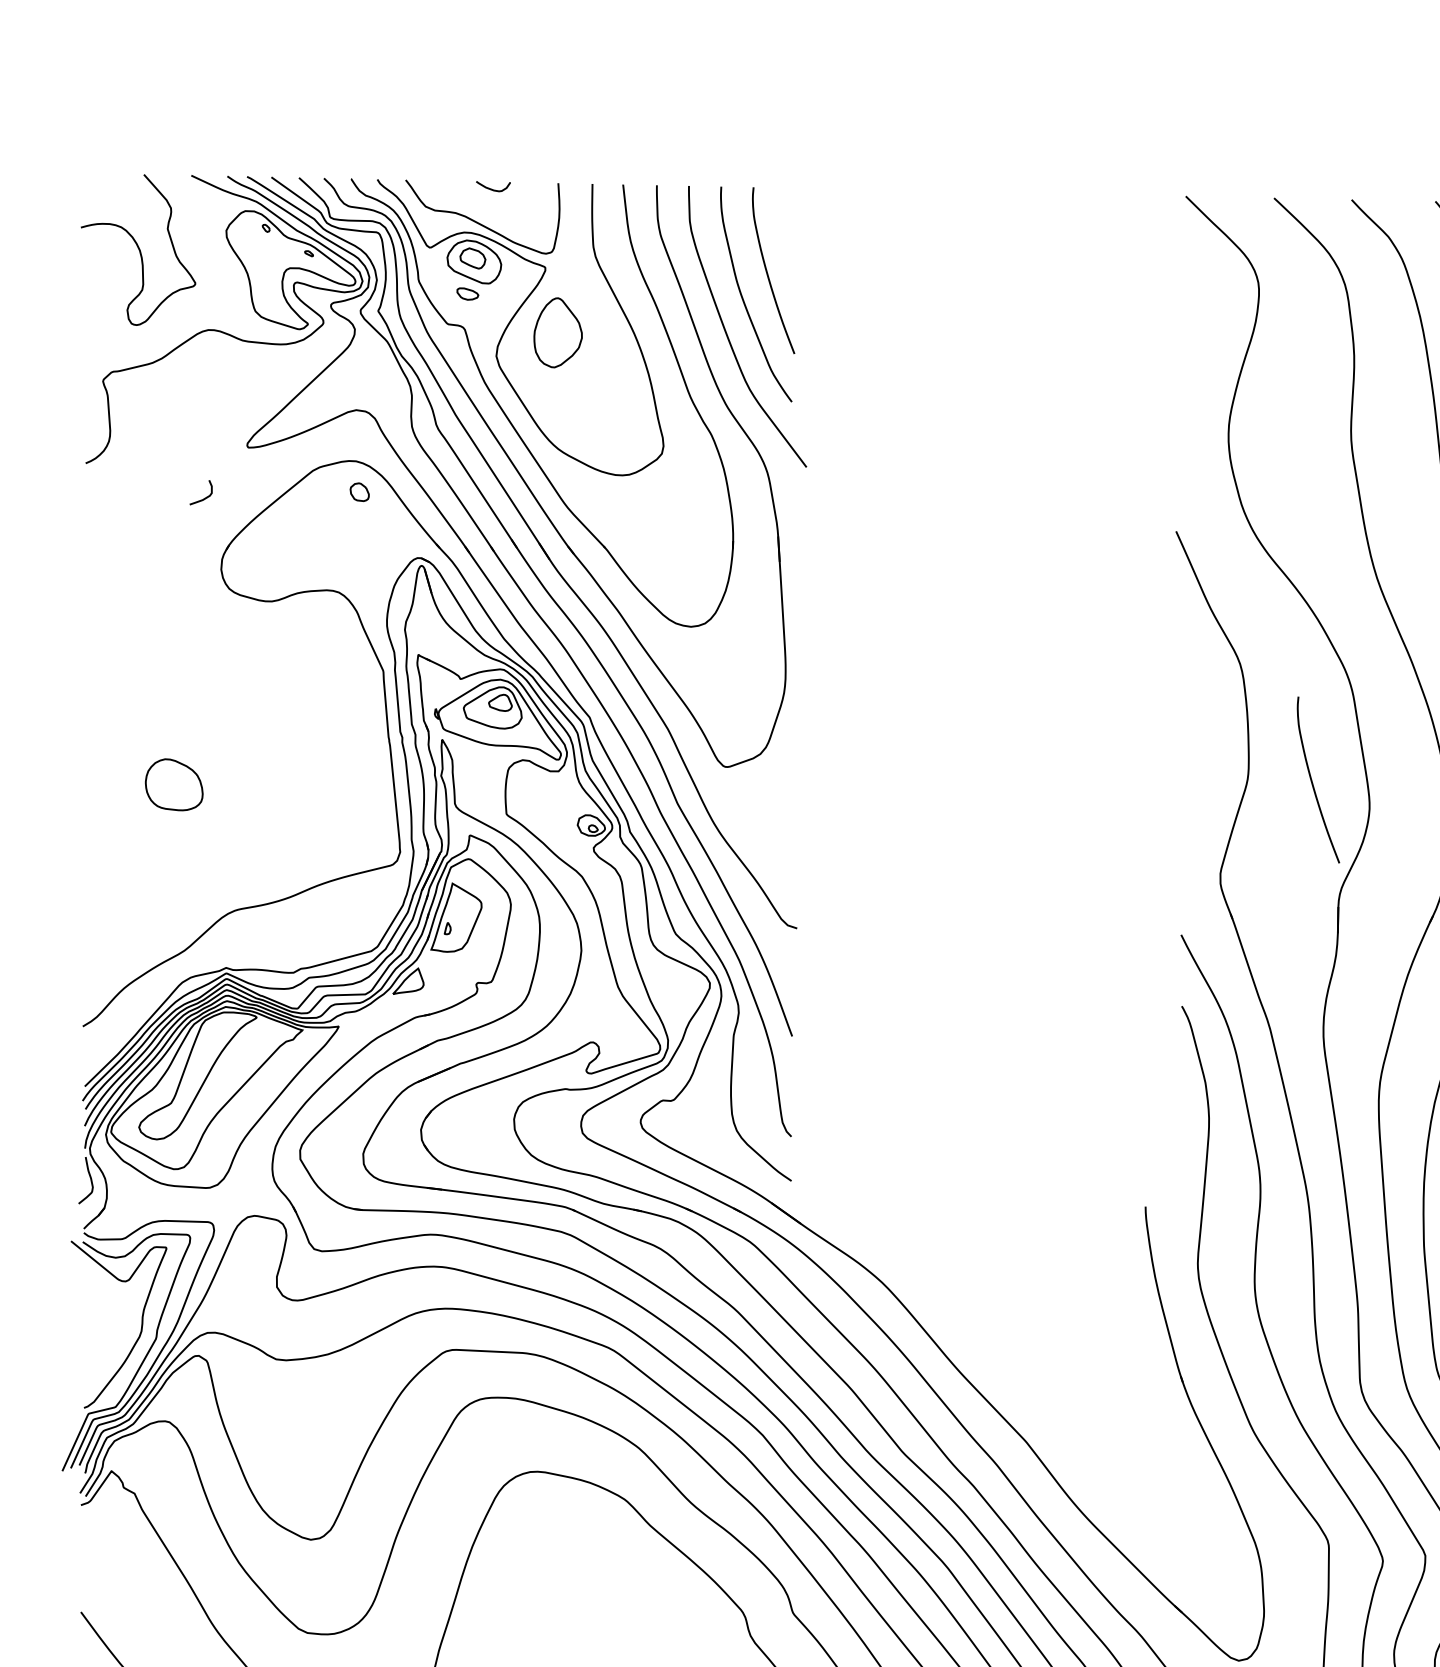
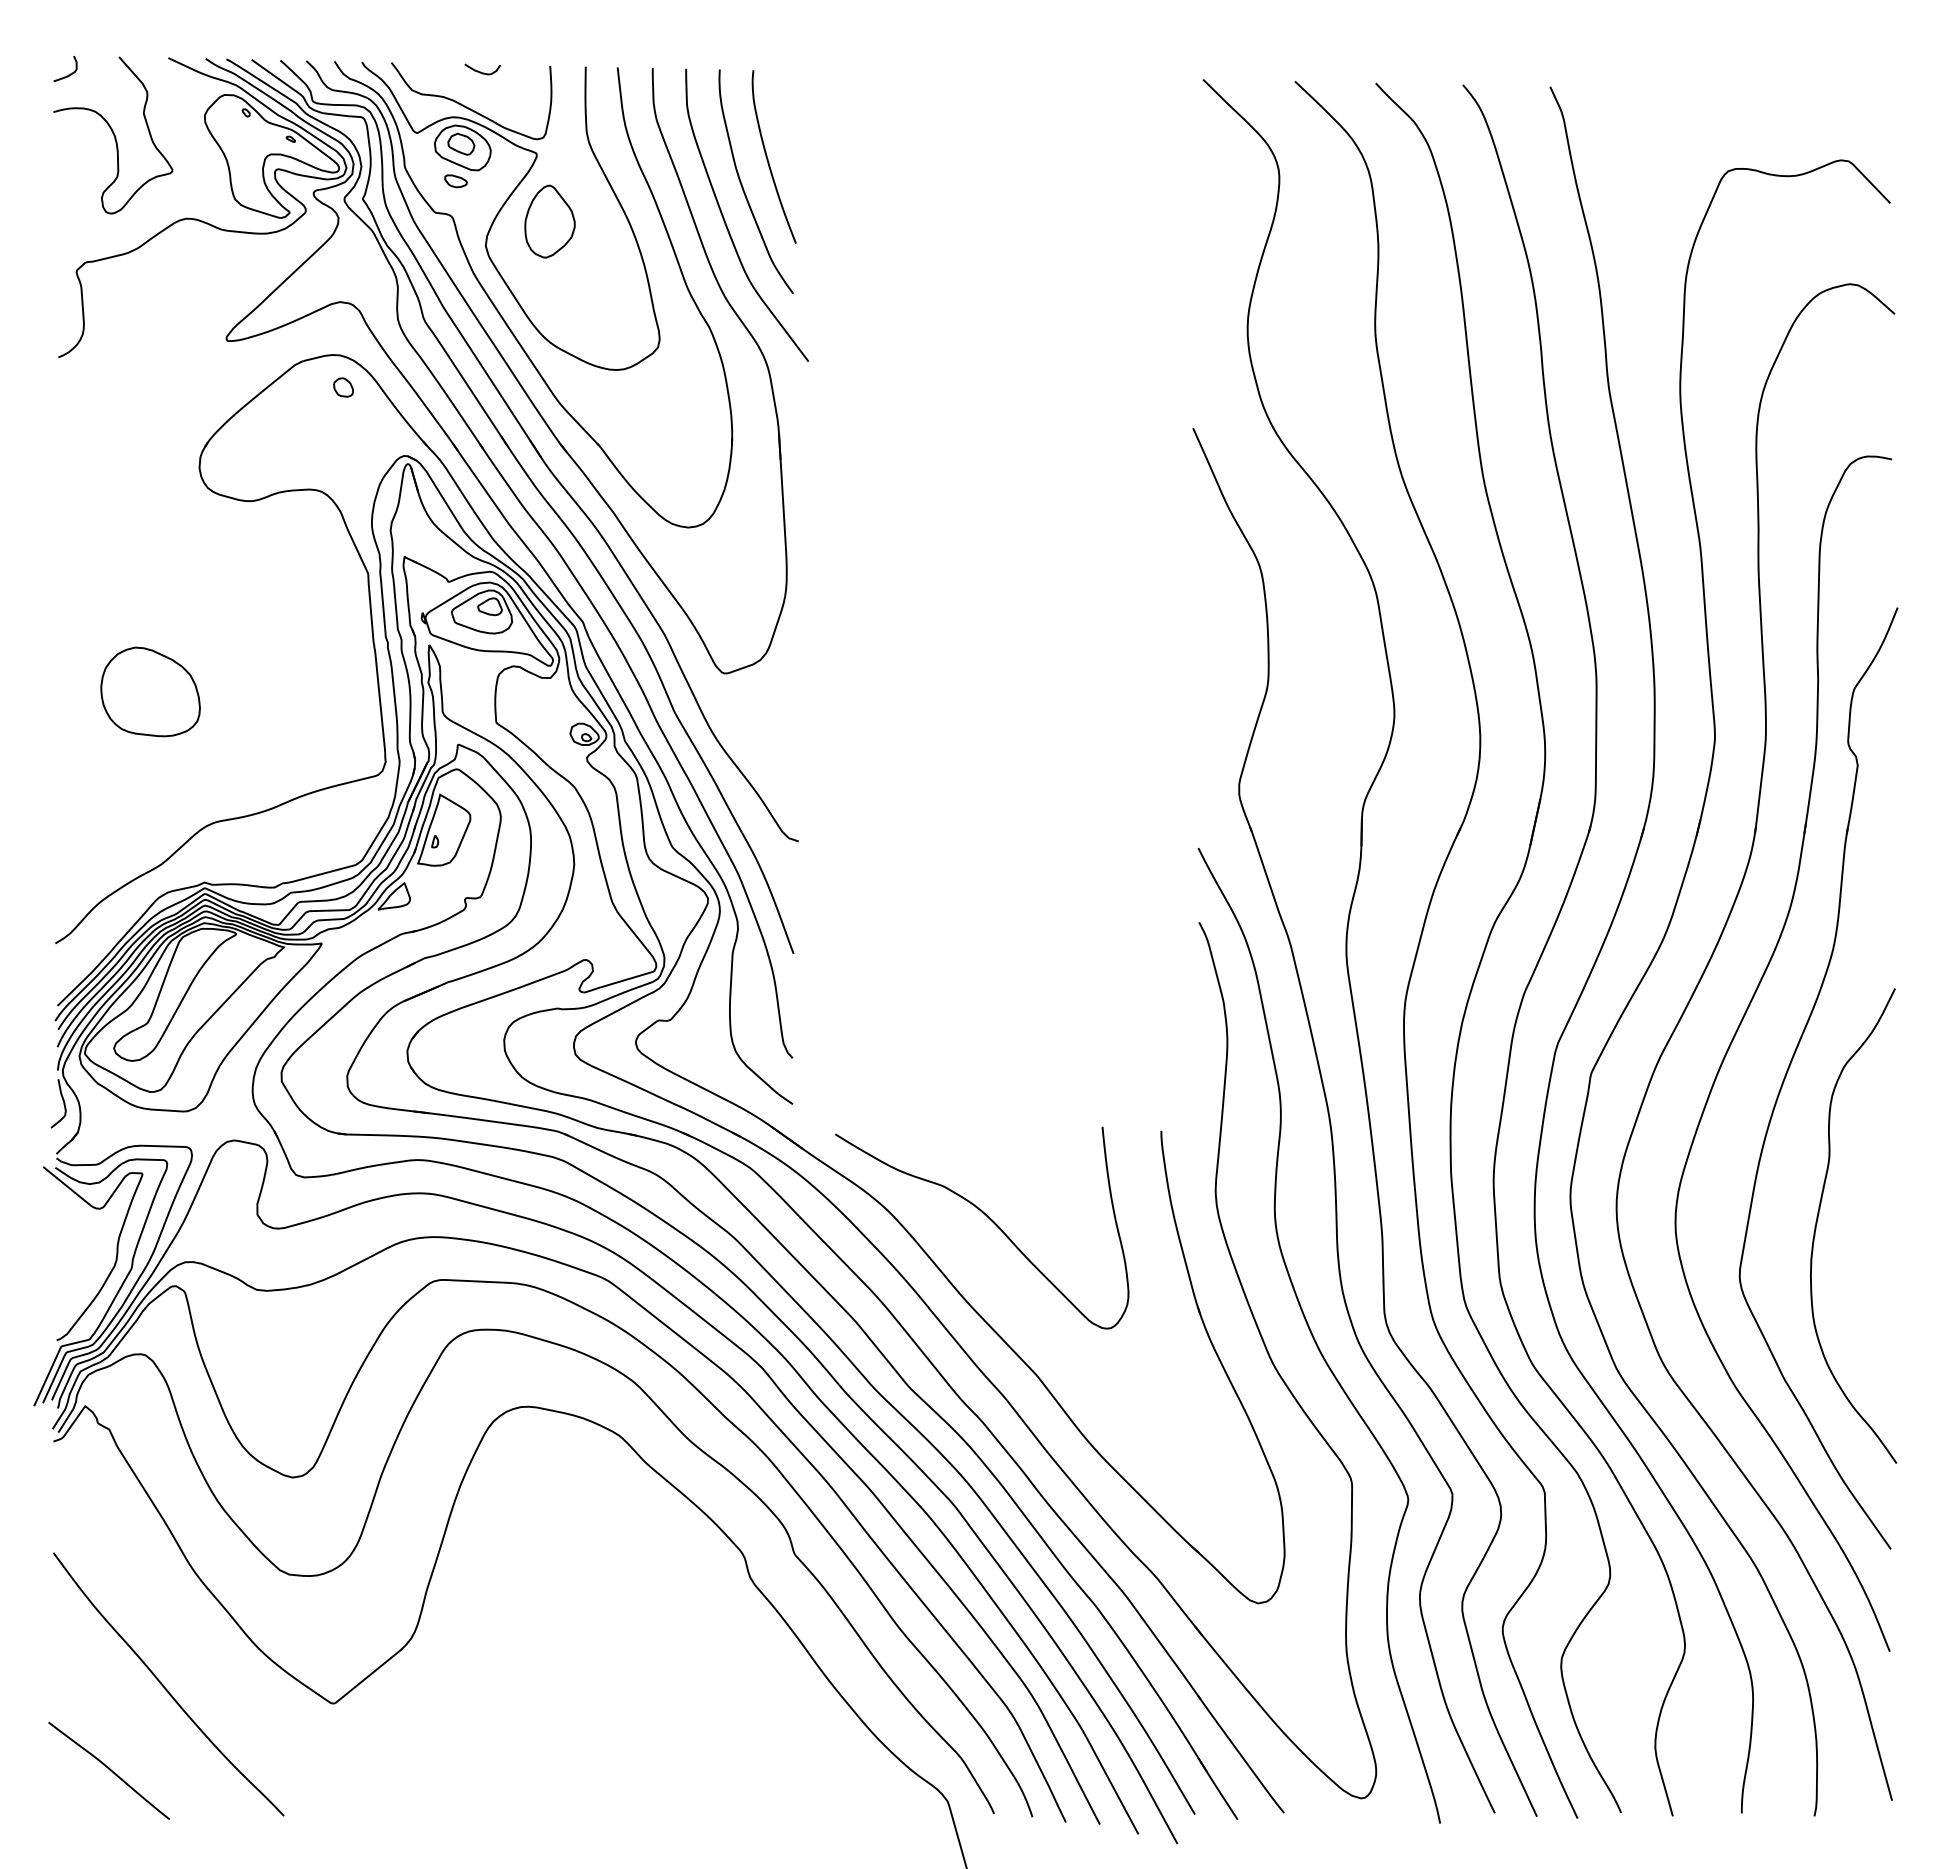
curve: (203, 497) -> (68, 74), moved
curve: (1312, 781) -> (1335, 688), removed
part: (174, 784) -> (150, 691), size x1.67
curve: (980, 1291) -> (989, 1219), added

